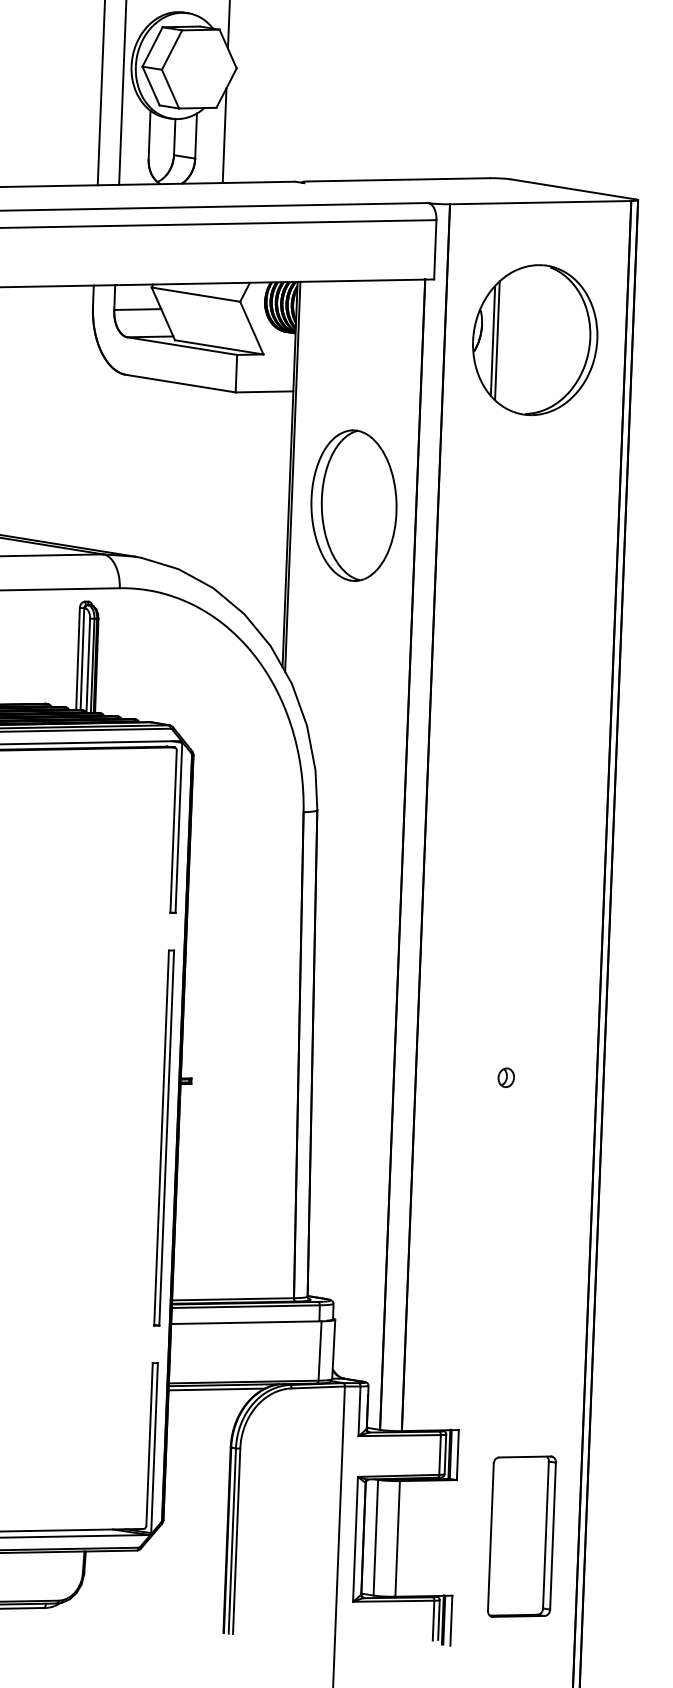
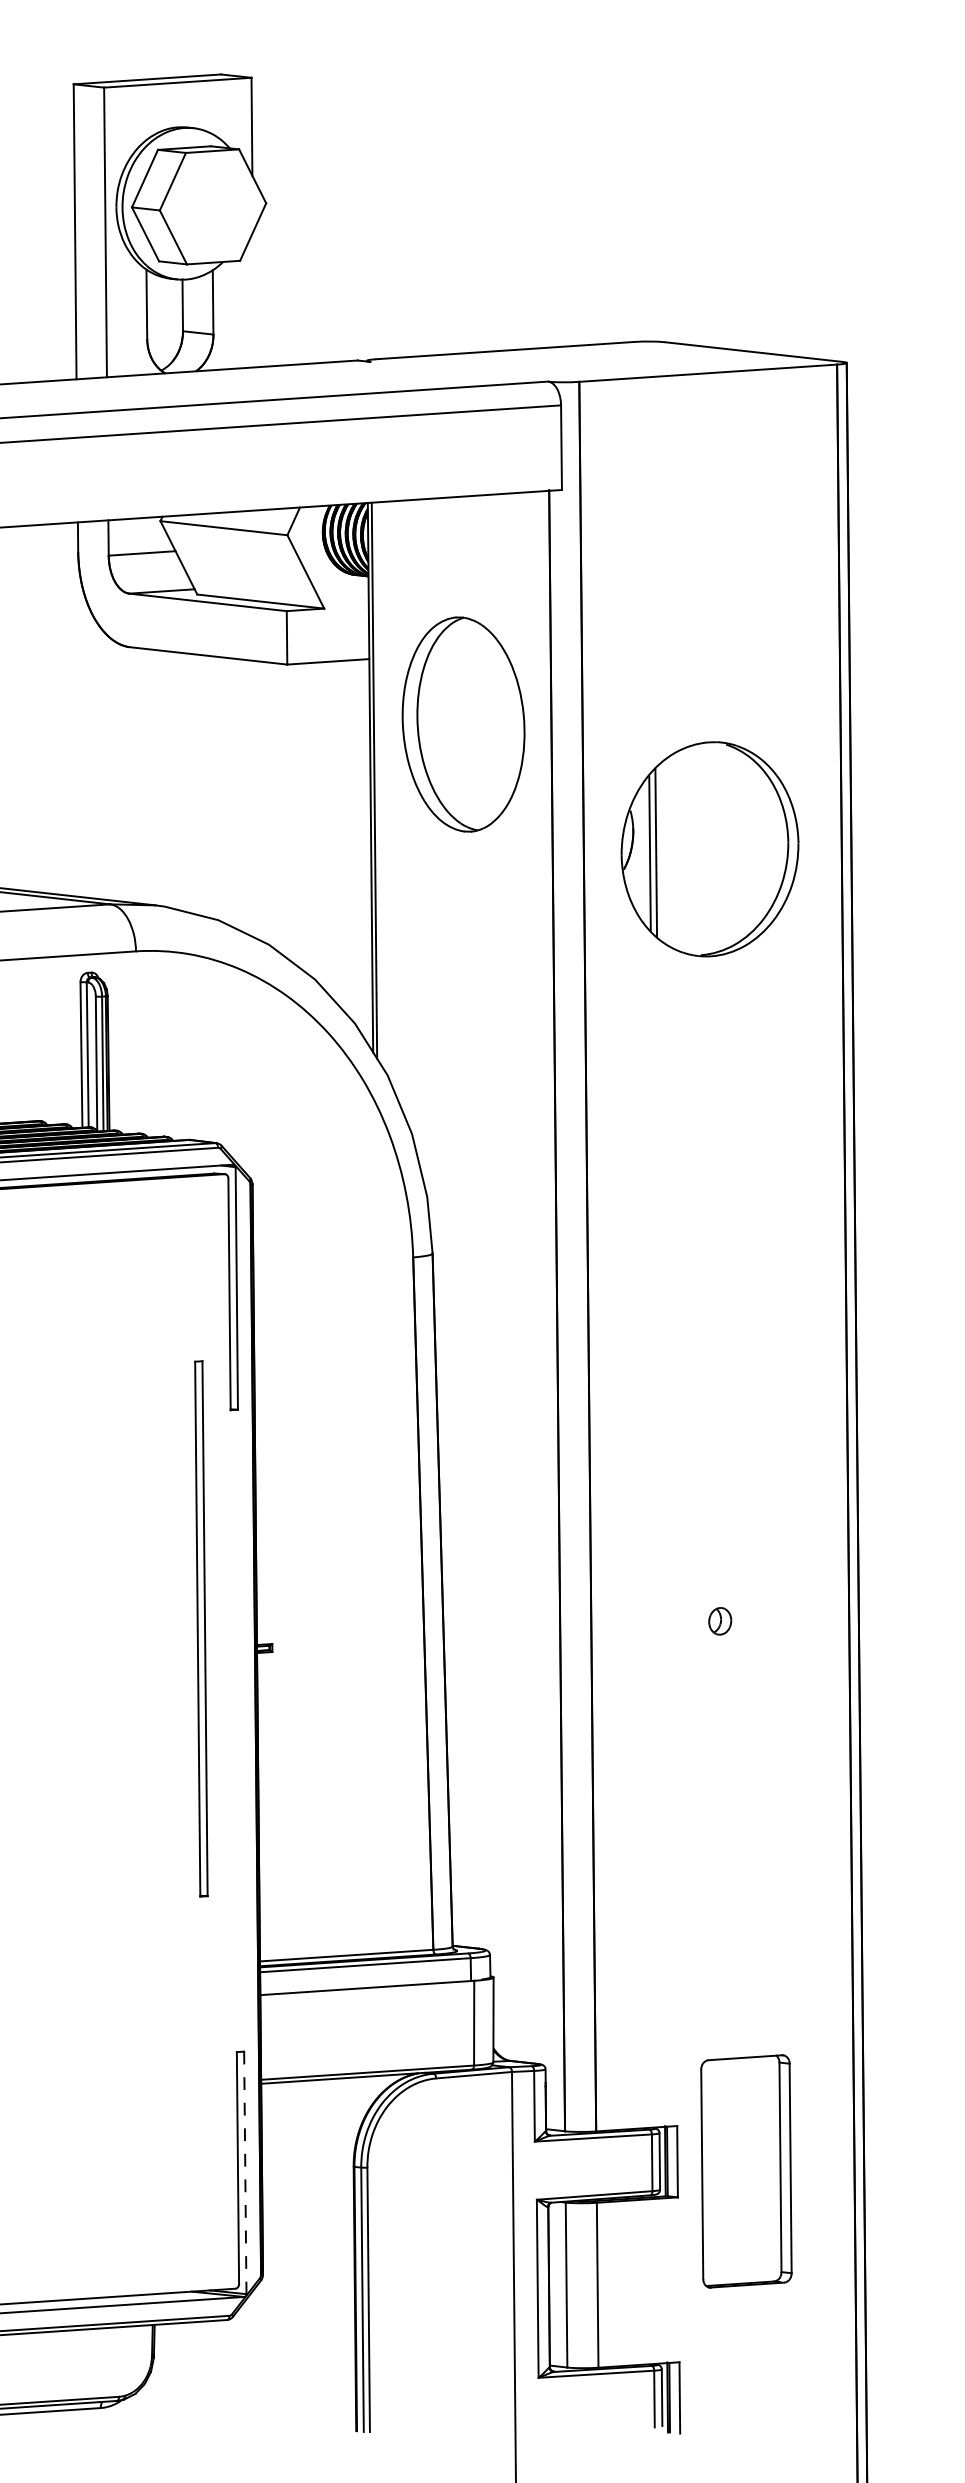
line: (224, 135) -> (253, 299), removed
part: (534, 340) -> (709, 849), moved
part: (353, 505) -> (463, 724), moved
part: (164, 1137) -> (201, 1628), moved
line: (216, 1389) -> (329, 2084), removed
line: (154, 1448) -> (245, 2173), solid -> dashed
part: (521, 1536) -> (746, 2171), moved

